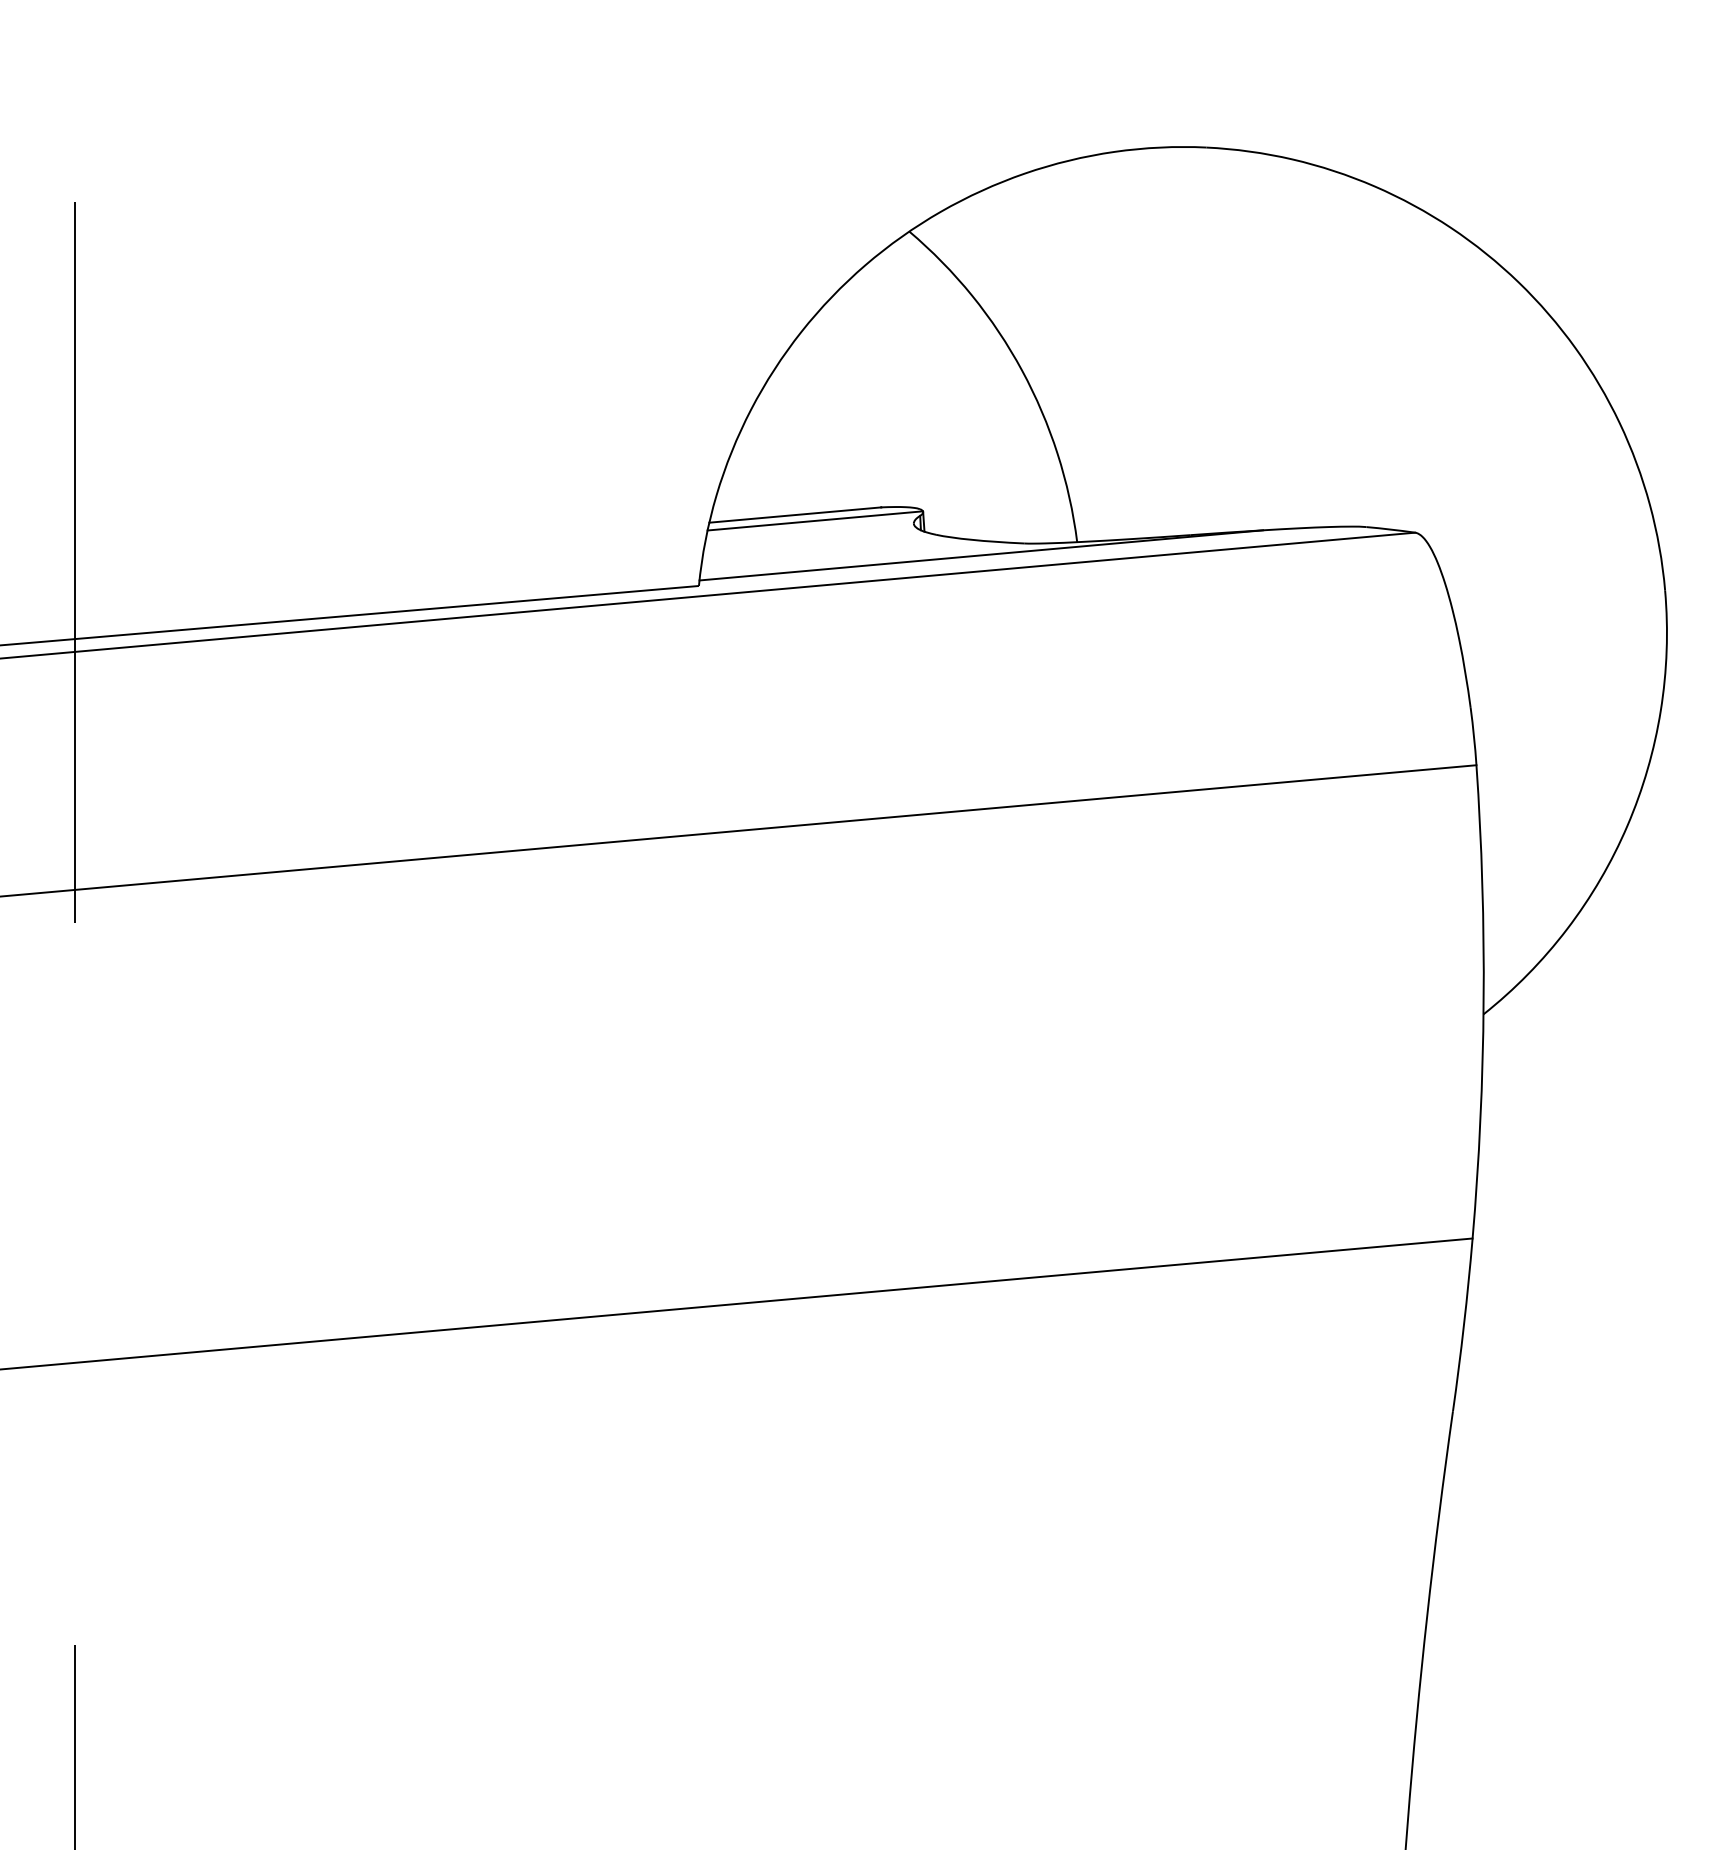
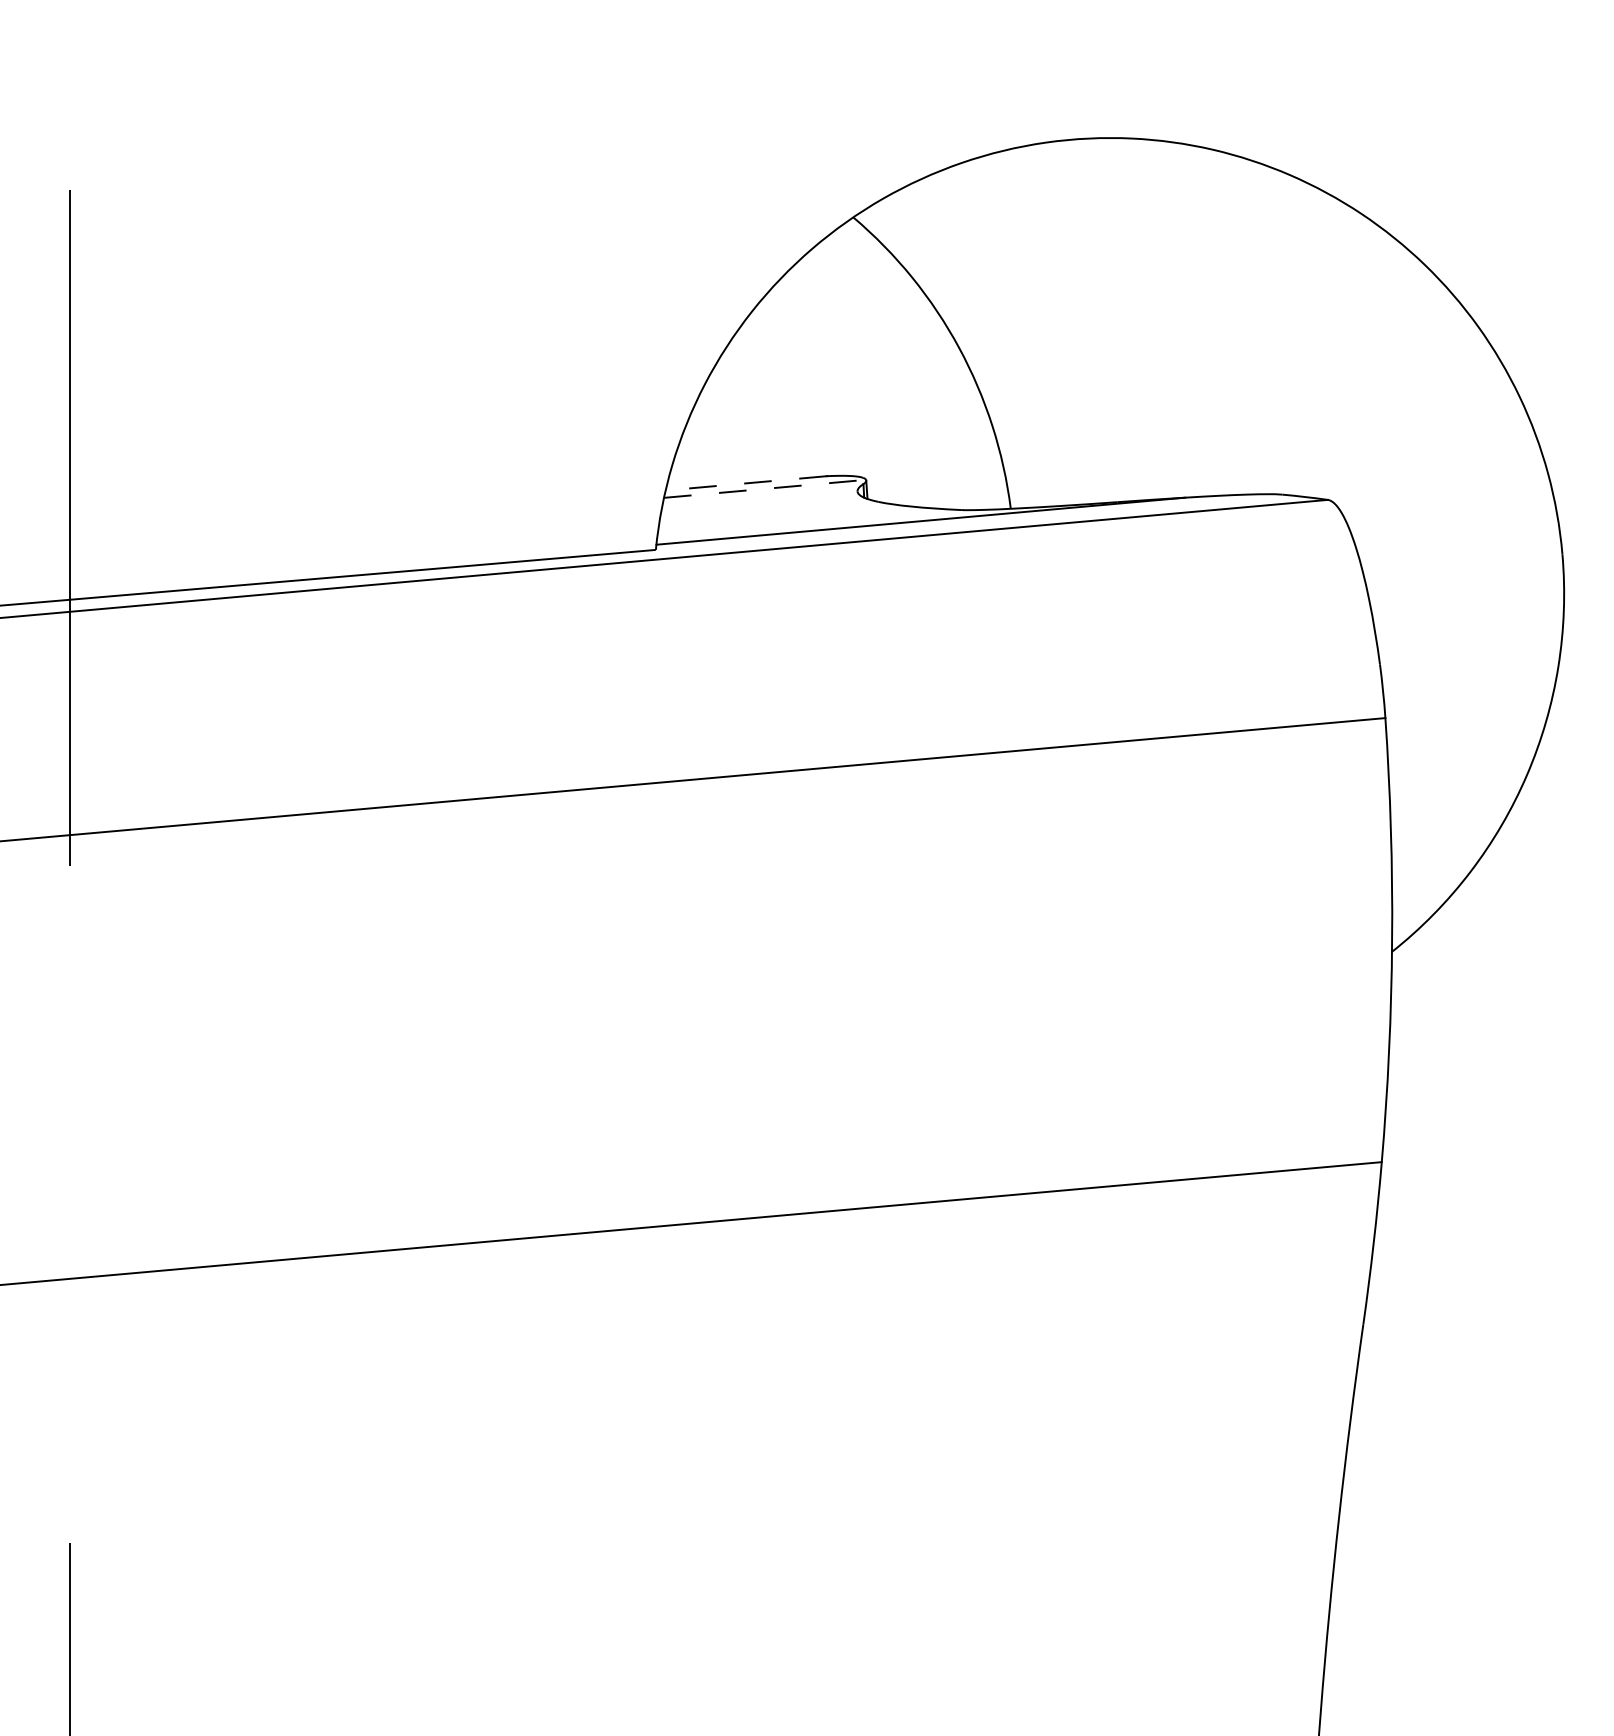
line: (795, 515) -> (746, 483), solid -> dashed
line: (815, 520) -> (765, 488), solid -> dashed

